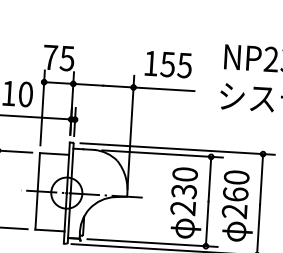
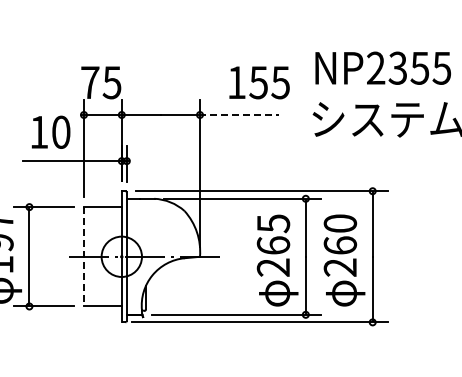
text: (168, 64) -> (259, 82), moved
line: (163, 89) -> (239, 115), solid -> dashed
text: (184, 182) -> (273, 234), 230 -> 265
line: (37, 191) -> (83, 256), solid -> dashed

